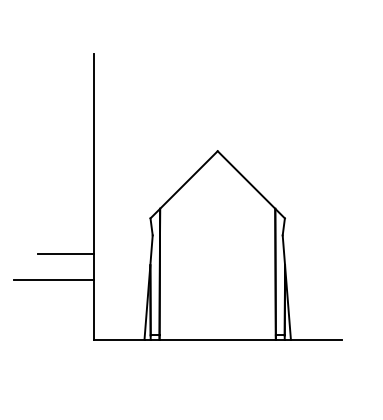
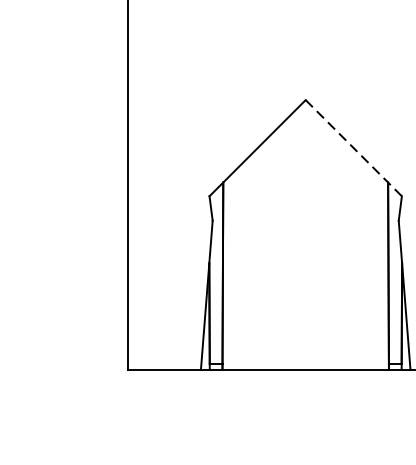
line: (251, 184) -> (354, 147), solid -> dashed
line: (65, 253) -> (87, 246), removed
line: (53, 279) -> (70, 283), removed

